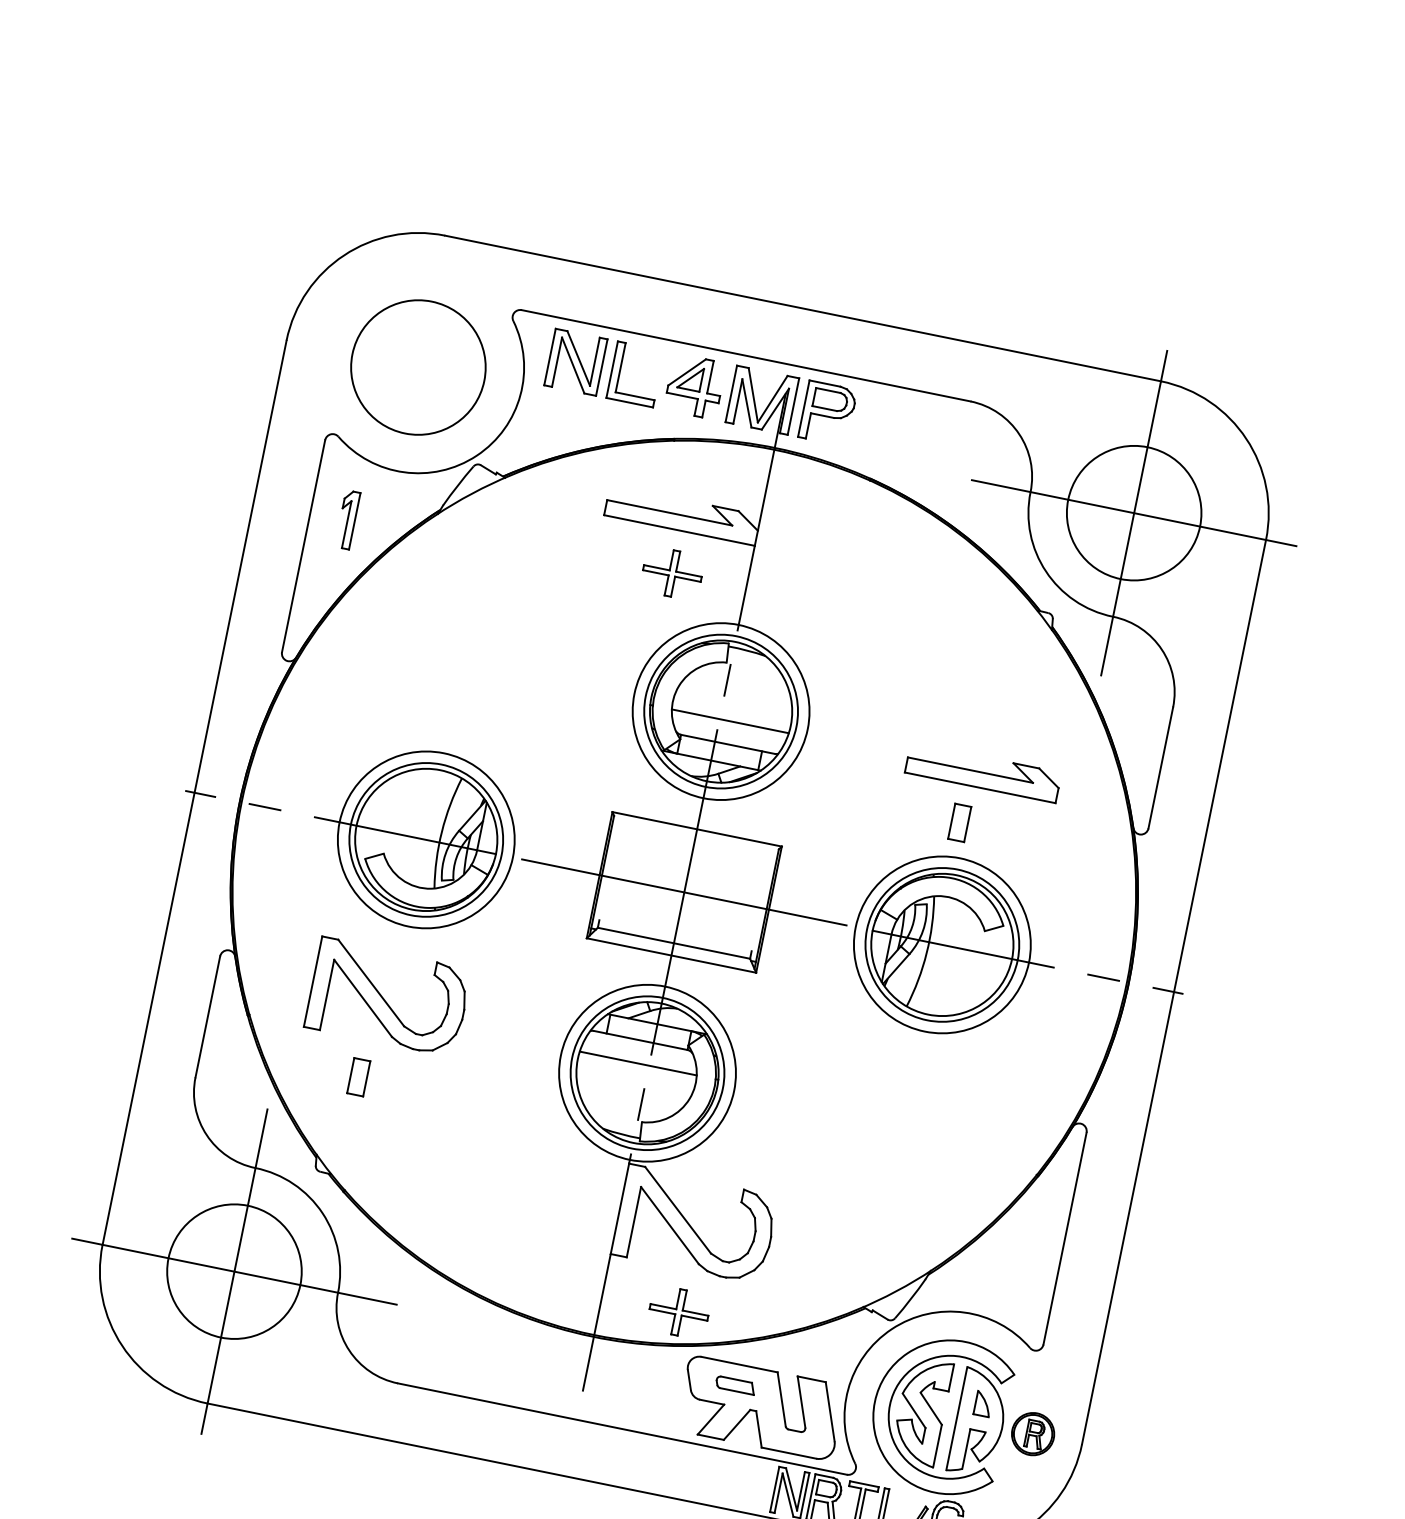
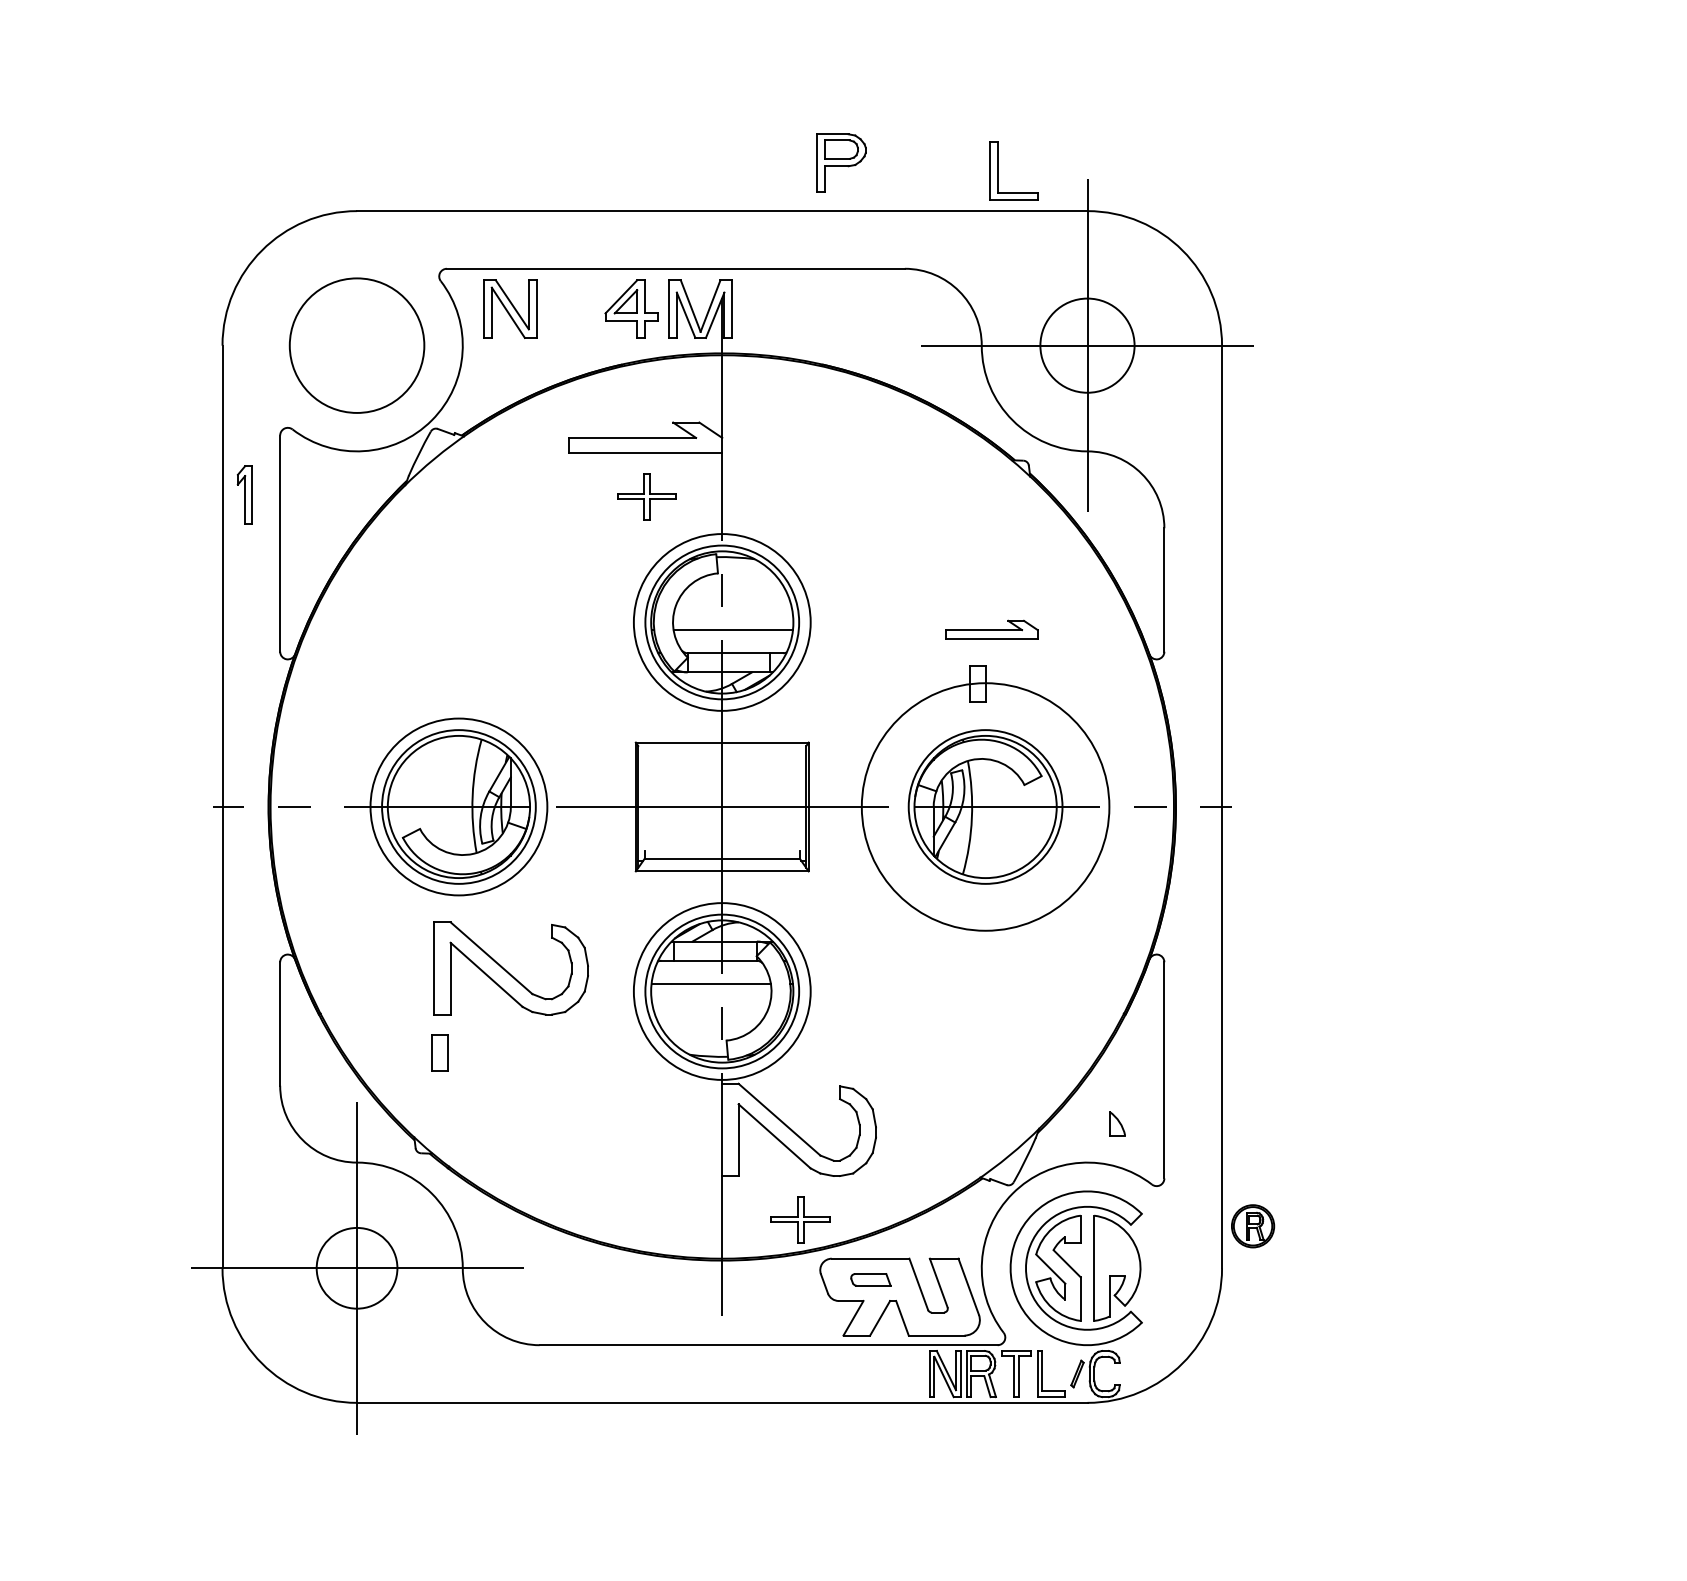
part: (620, 370) -> (998, 170), moved
part: (828, 412) -> (841, 162), moved
circle: (1134, 513) -> (1087, 345), size x0.7
part: (347, 519) -> (244, 494), moved
part: (983, 772) -> (991, 629), size x0.6
circle: (942, 944) -> (985, 806), size x1.4
part: (387, 996) -> (510, 968), moved
circle: (233, 1271) -> (356, 1268), size x0.6
part: (983, 1403) -> (1117, 1123), moved
part: (1033, 1434) -> (1253, 1226), moved

